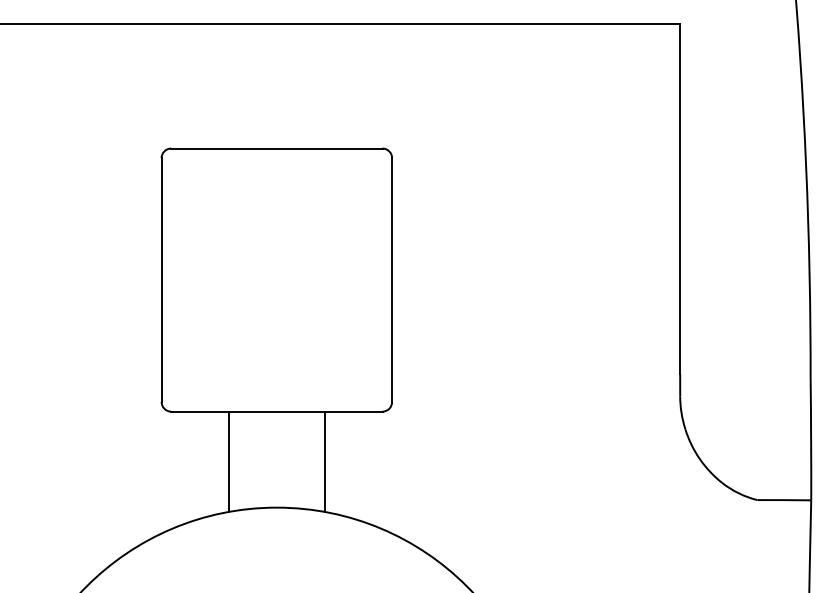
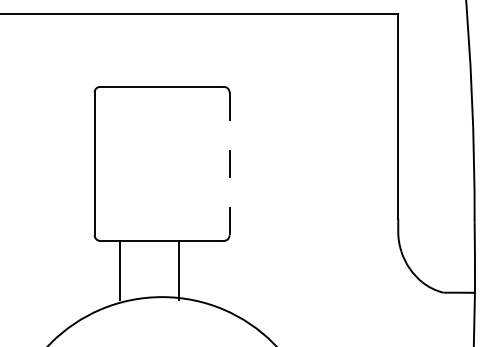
line: (391, 281) -> (229, 164), solid -> dashed
line: (229, 460) -> (120, 269), moved
line: (325, 460) -> (179, 269), moved

